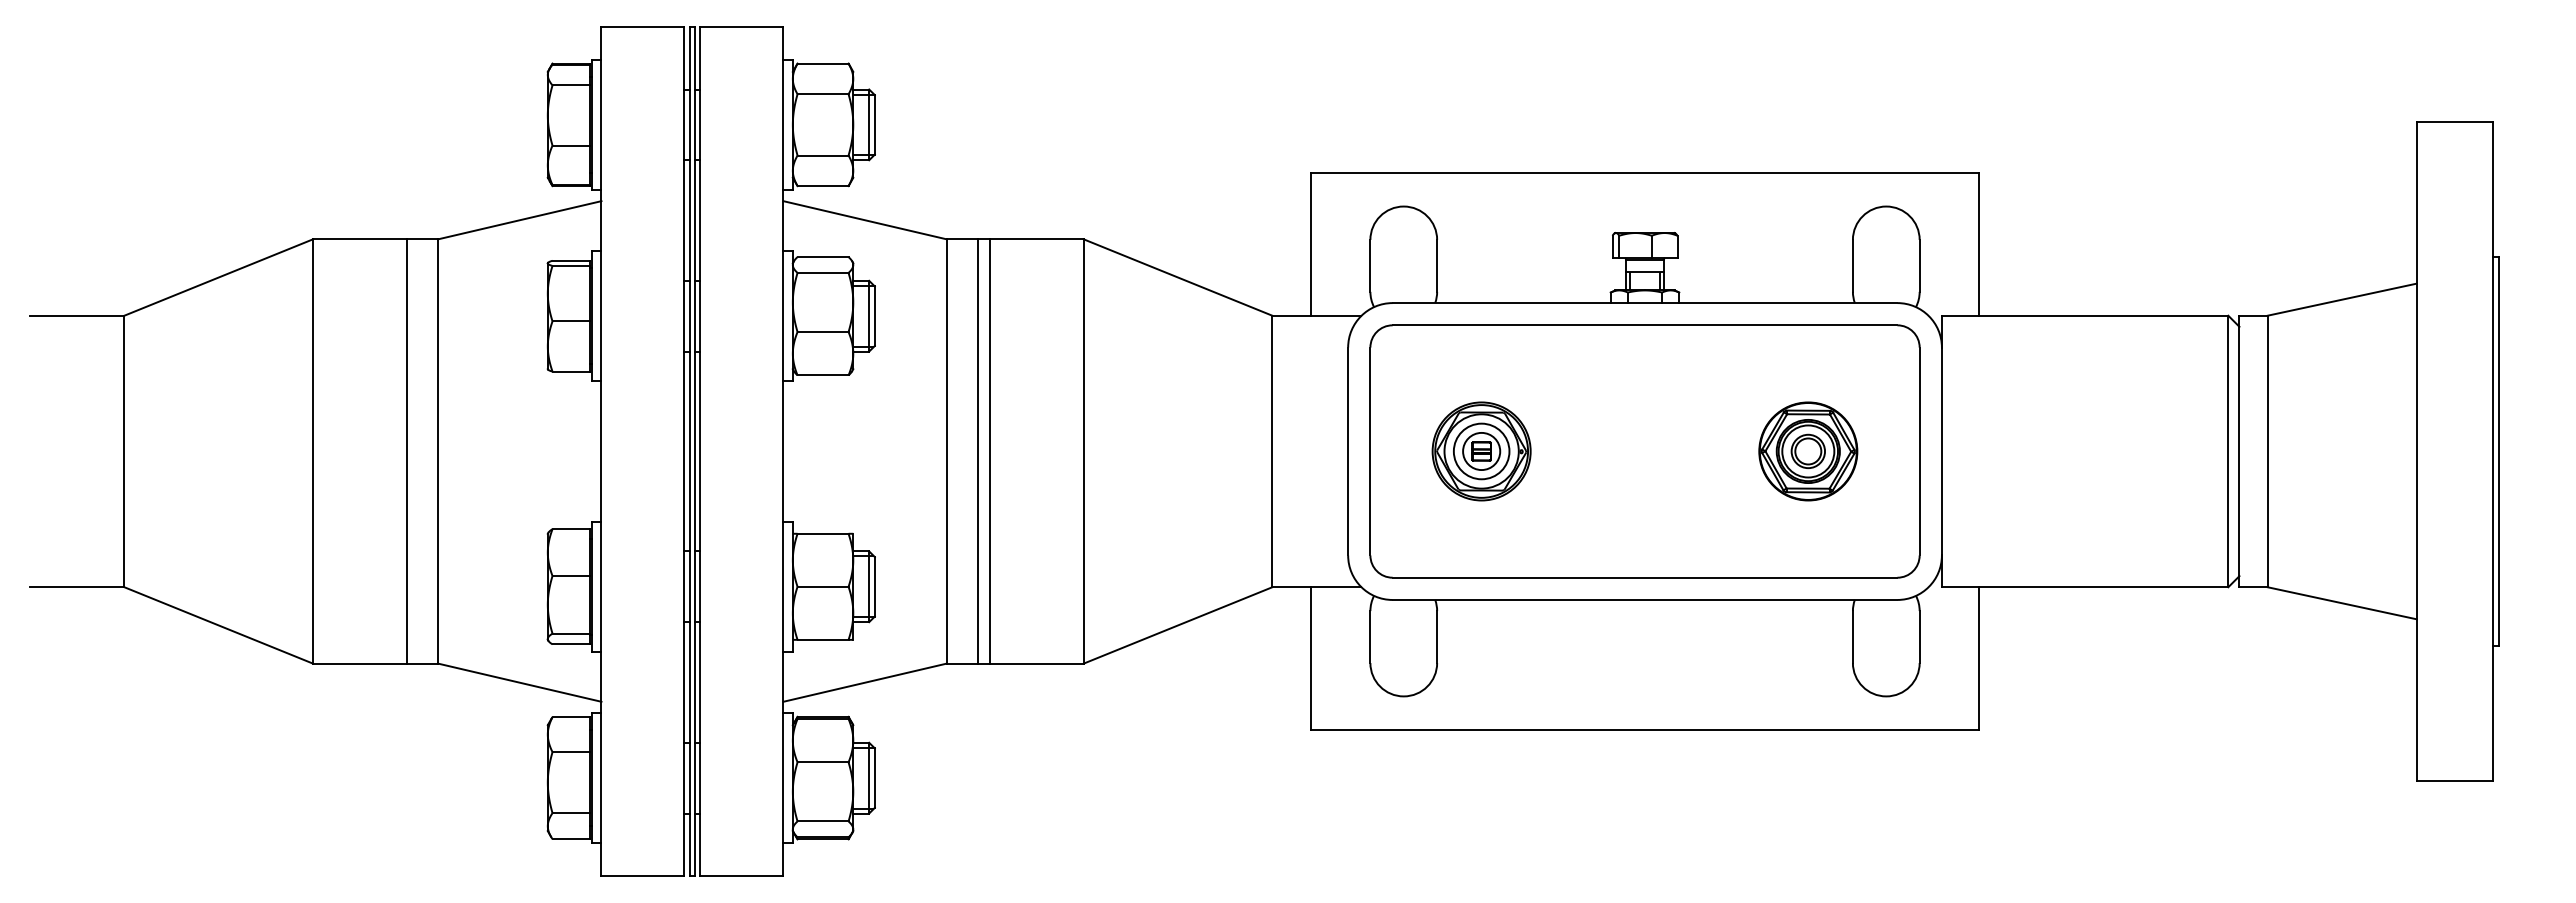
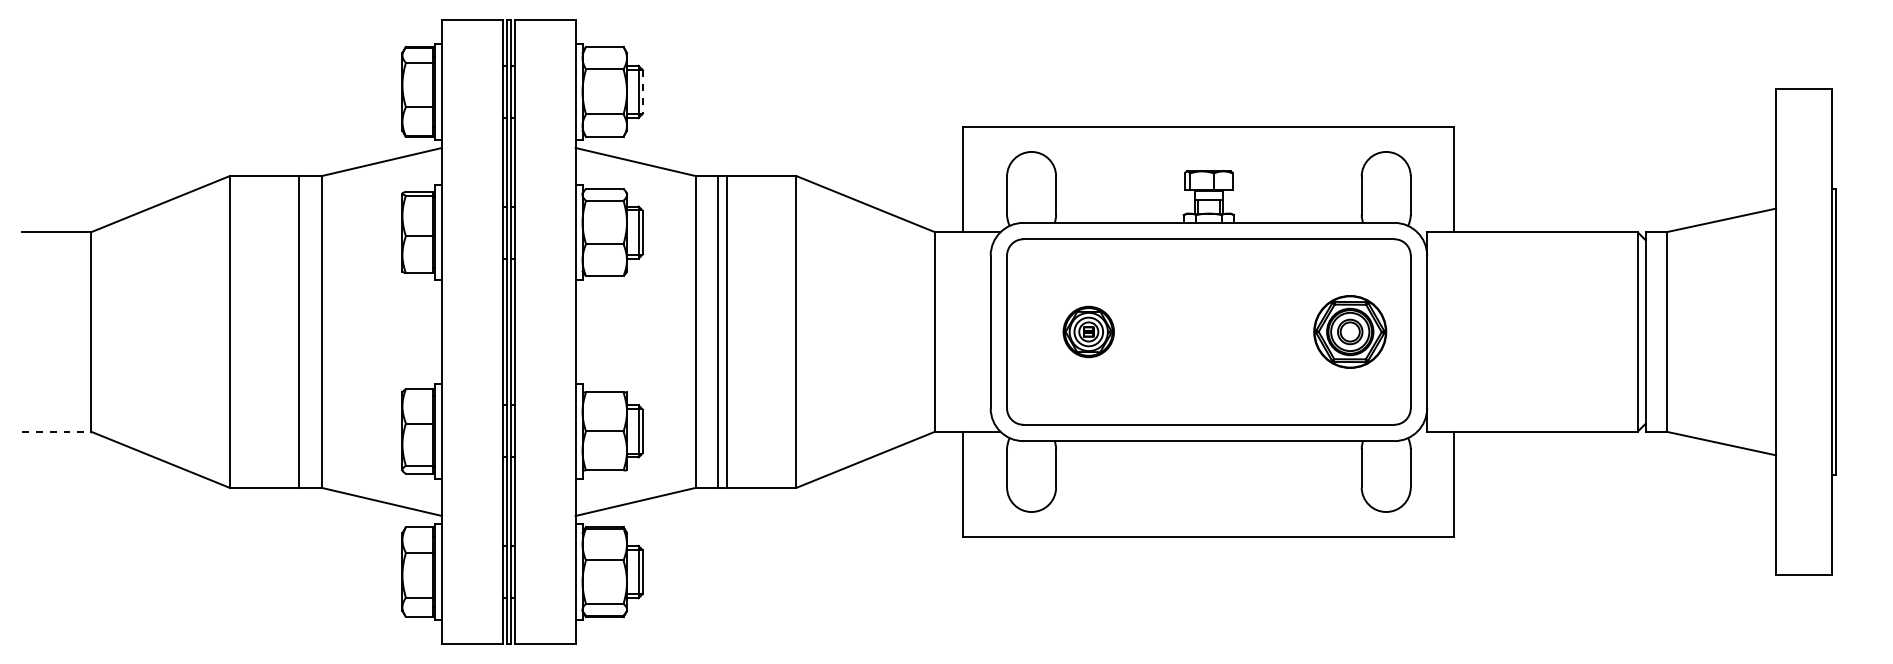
line: (874, 124) -> (642, 91), solid -> dashed
part: (1481, 451) -> (1088, 332), size x0.7
part: (1808, 451) -> (1350, 332), moved
line: (77, 587) -> (56, 431), solid -> dashed

